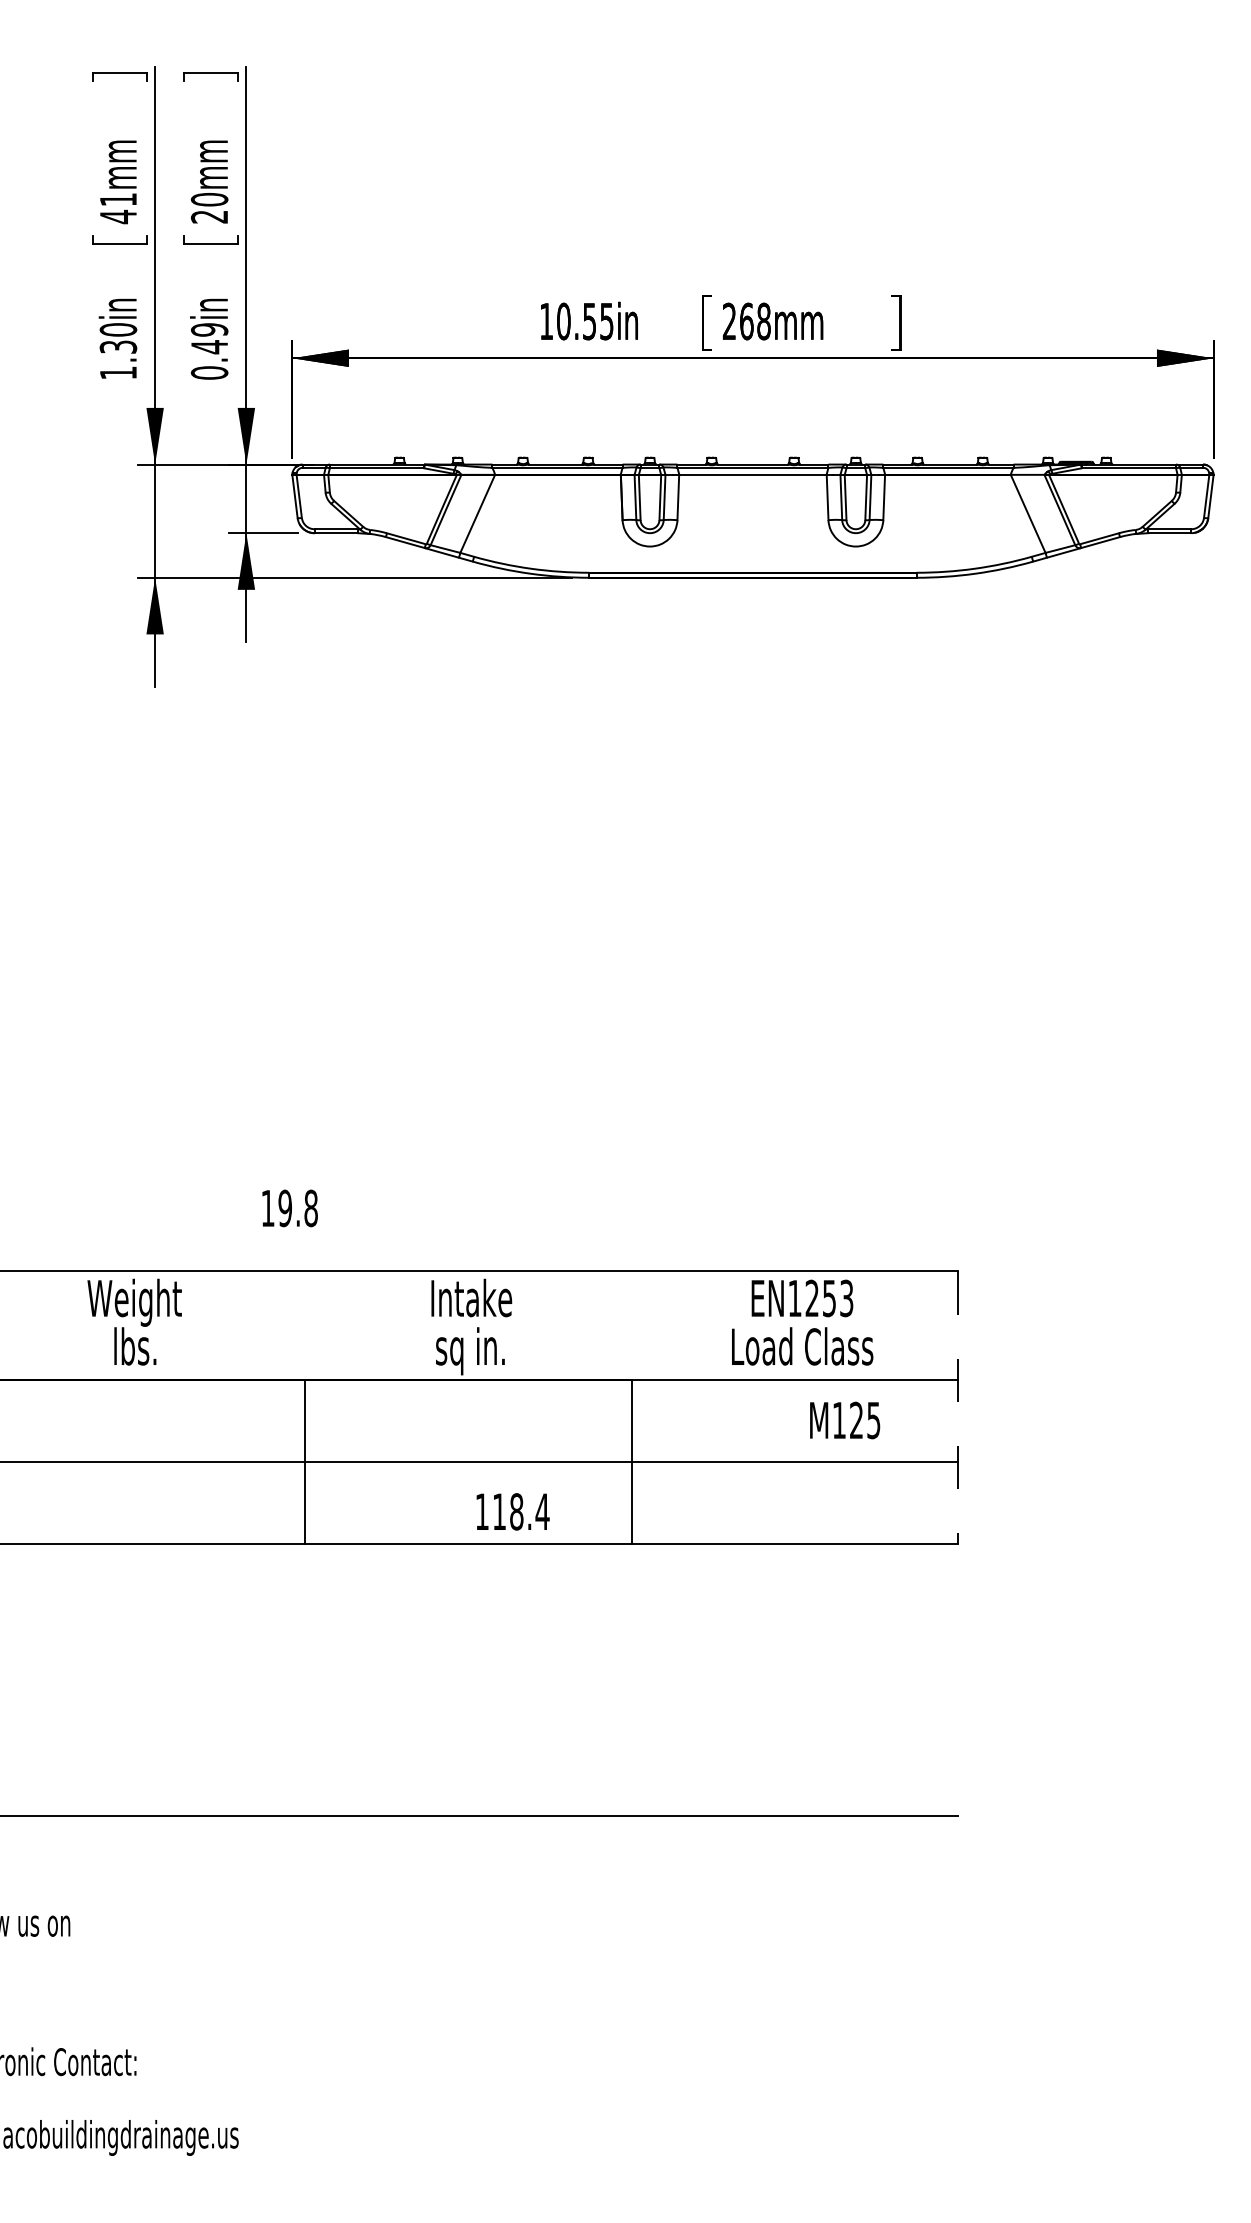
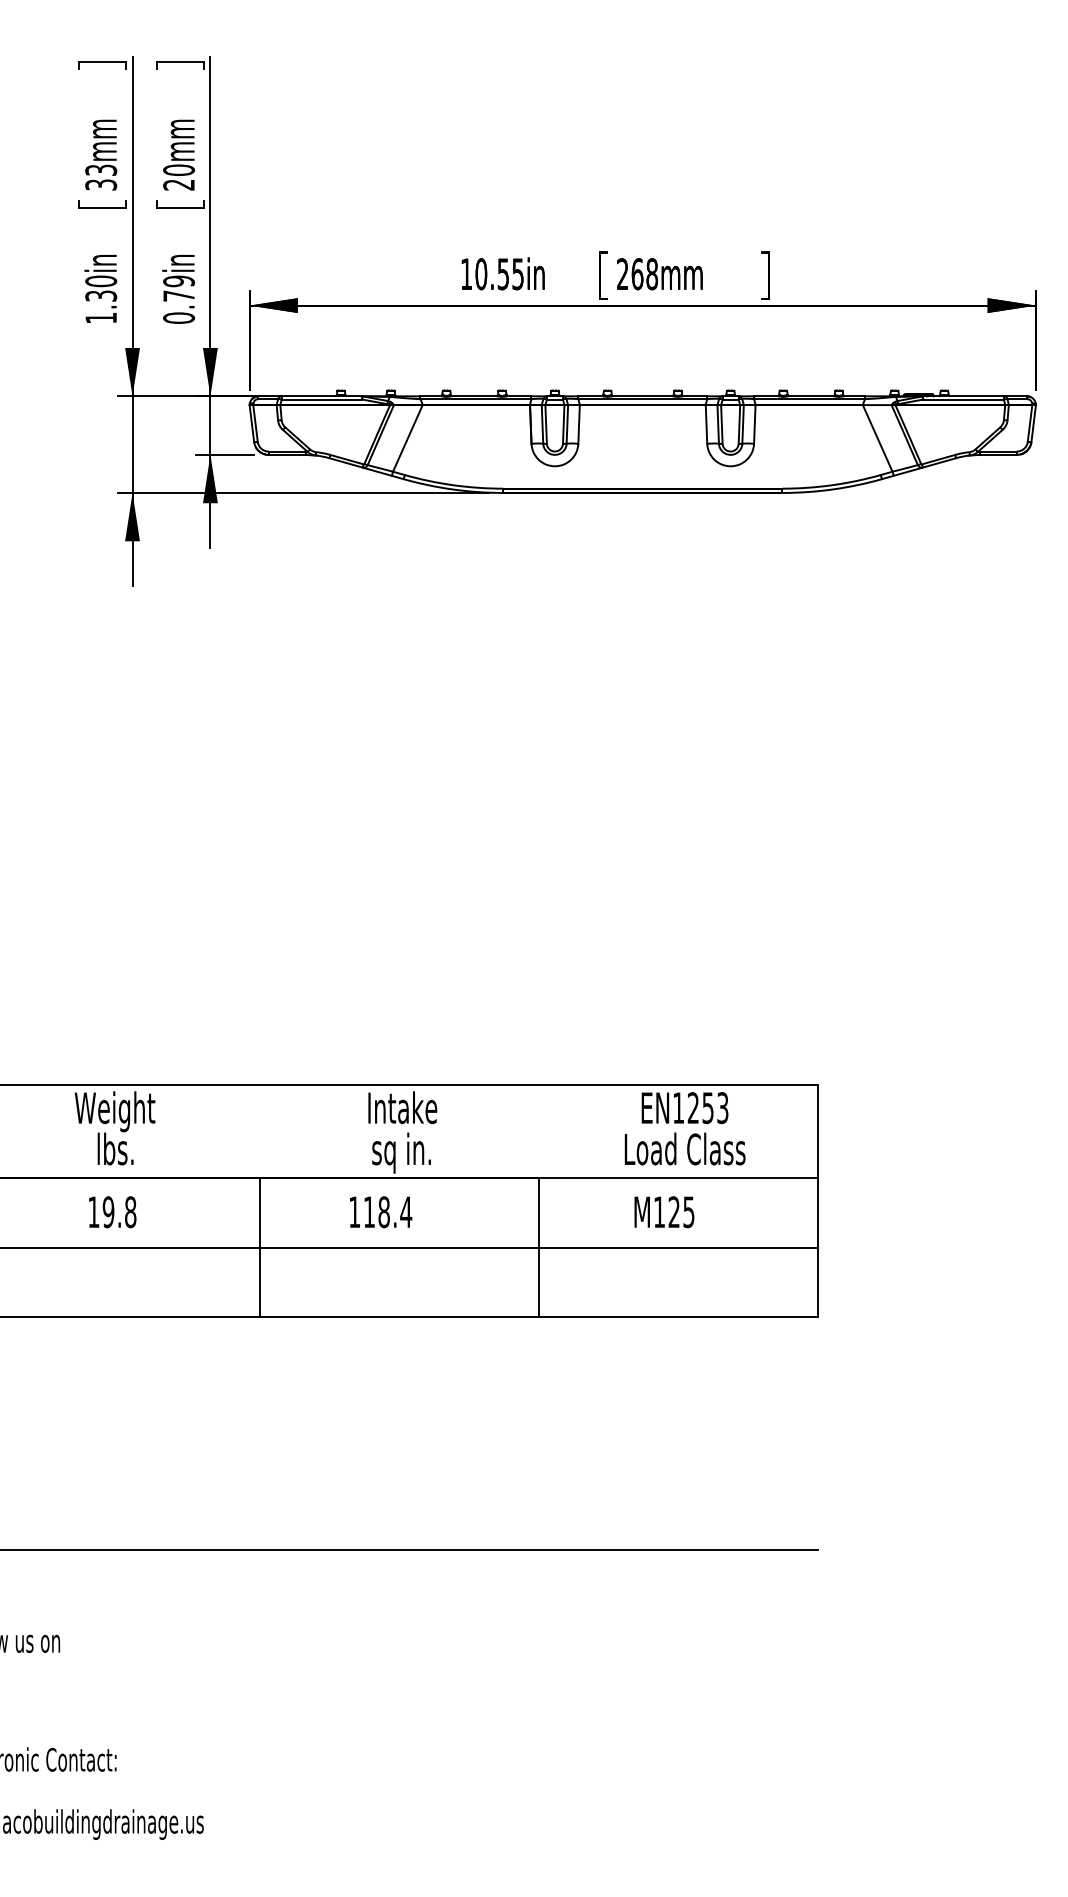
text: (118, 208) -> (101, 177), 41mm -> 33mm
text: (208, 347) -> (178, 296), 0.49in -> 0.79in
text: (289, 1208) -> (112, 1212), moved
line: (958, 1407) -> (818, 1201), dashed -> solid
text: (845, 1420) -> (664, 1212), moved
text: (513, 1512) -> (381, 1212), moved

